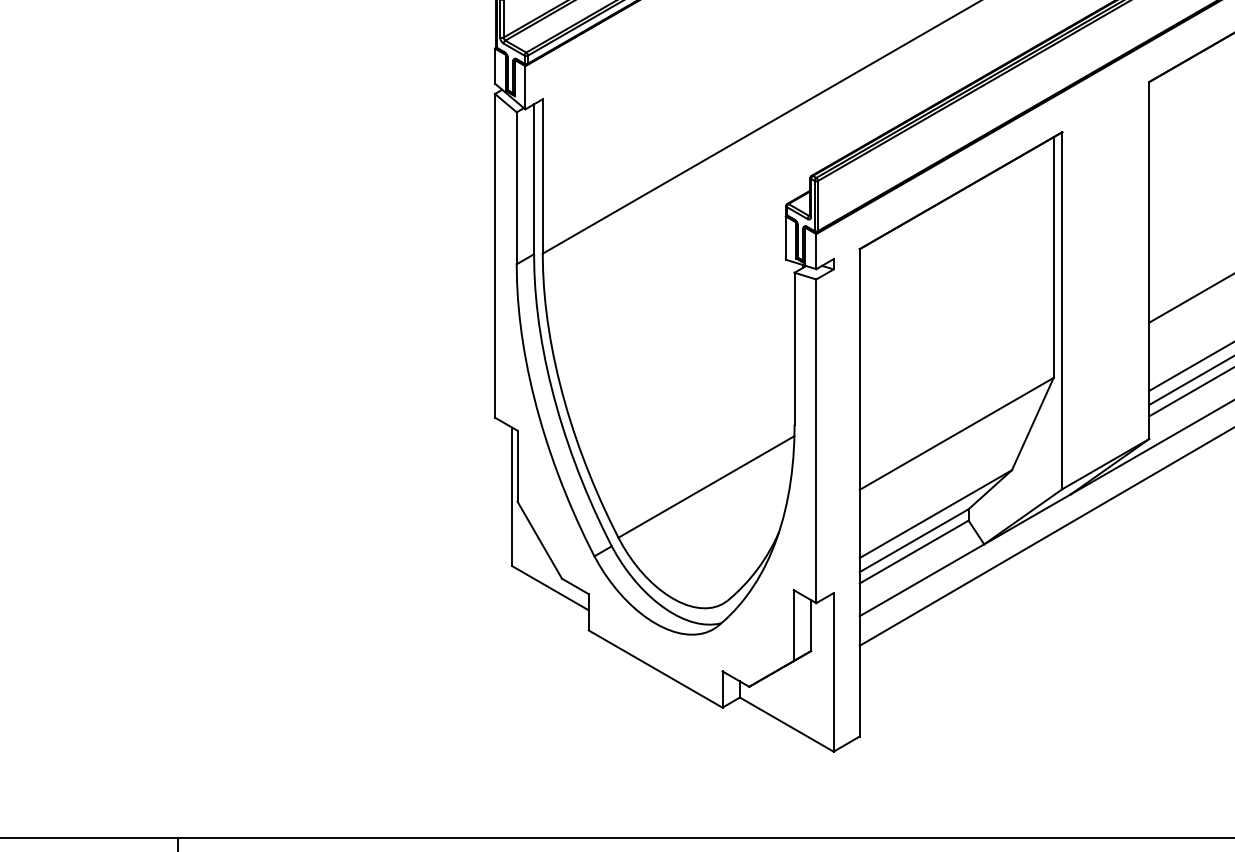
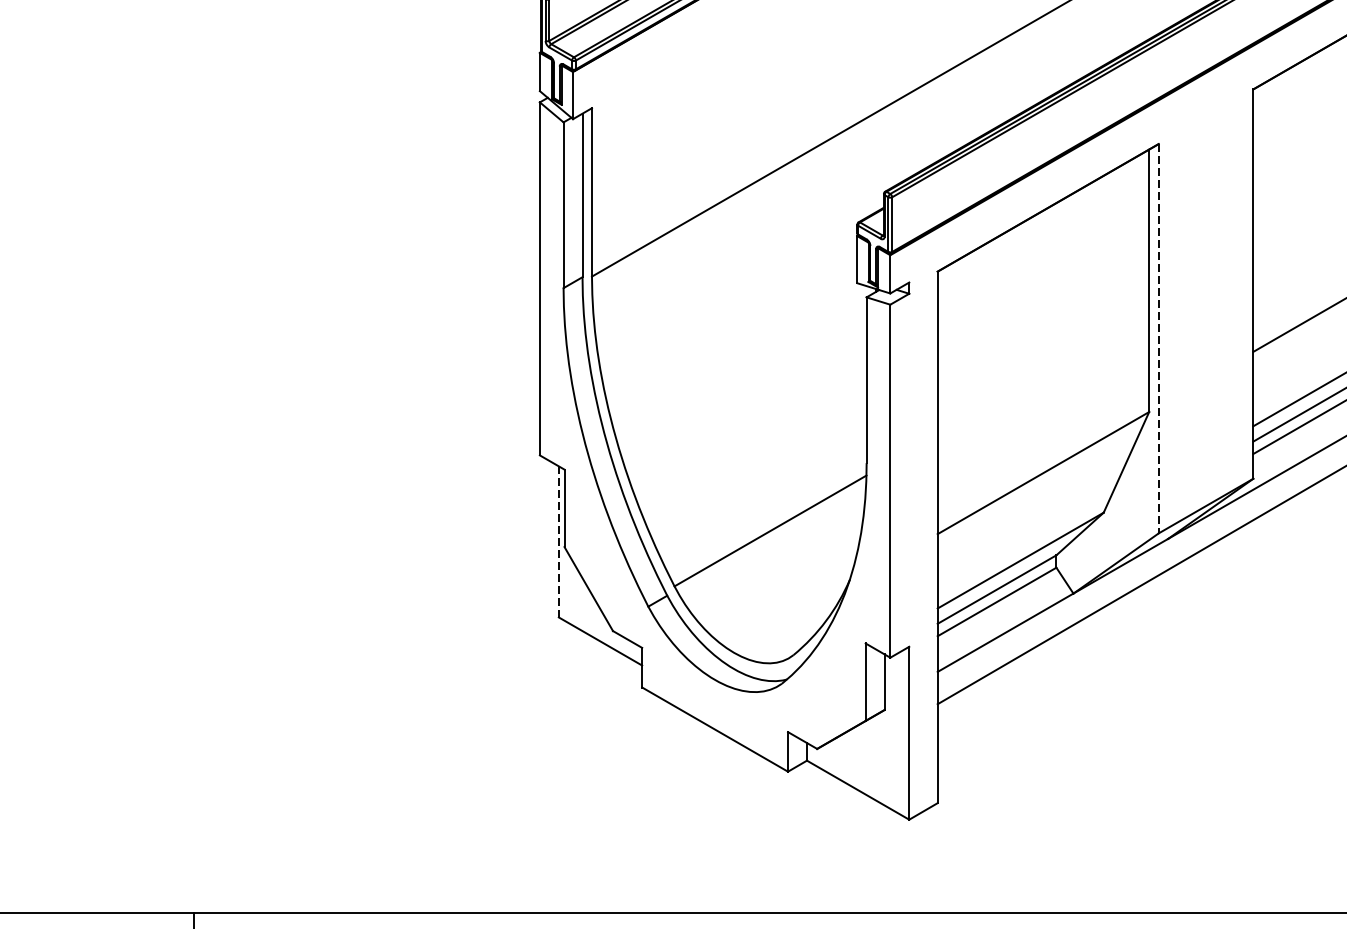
line: (1062, 311) -> (1158, 339), solid -> dashed
line: (512, 497) -> (558, 542), solid -> dashed

